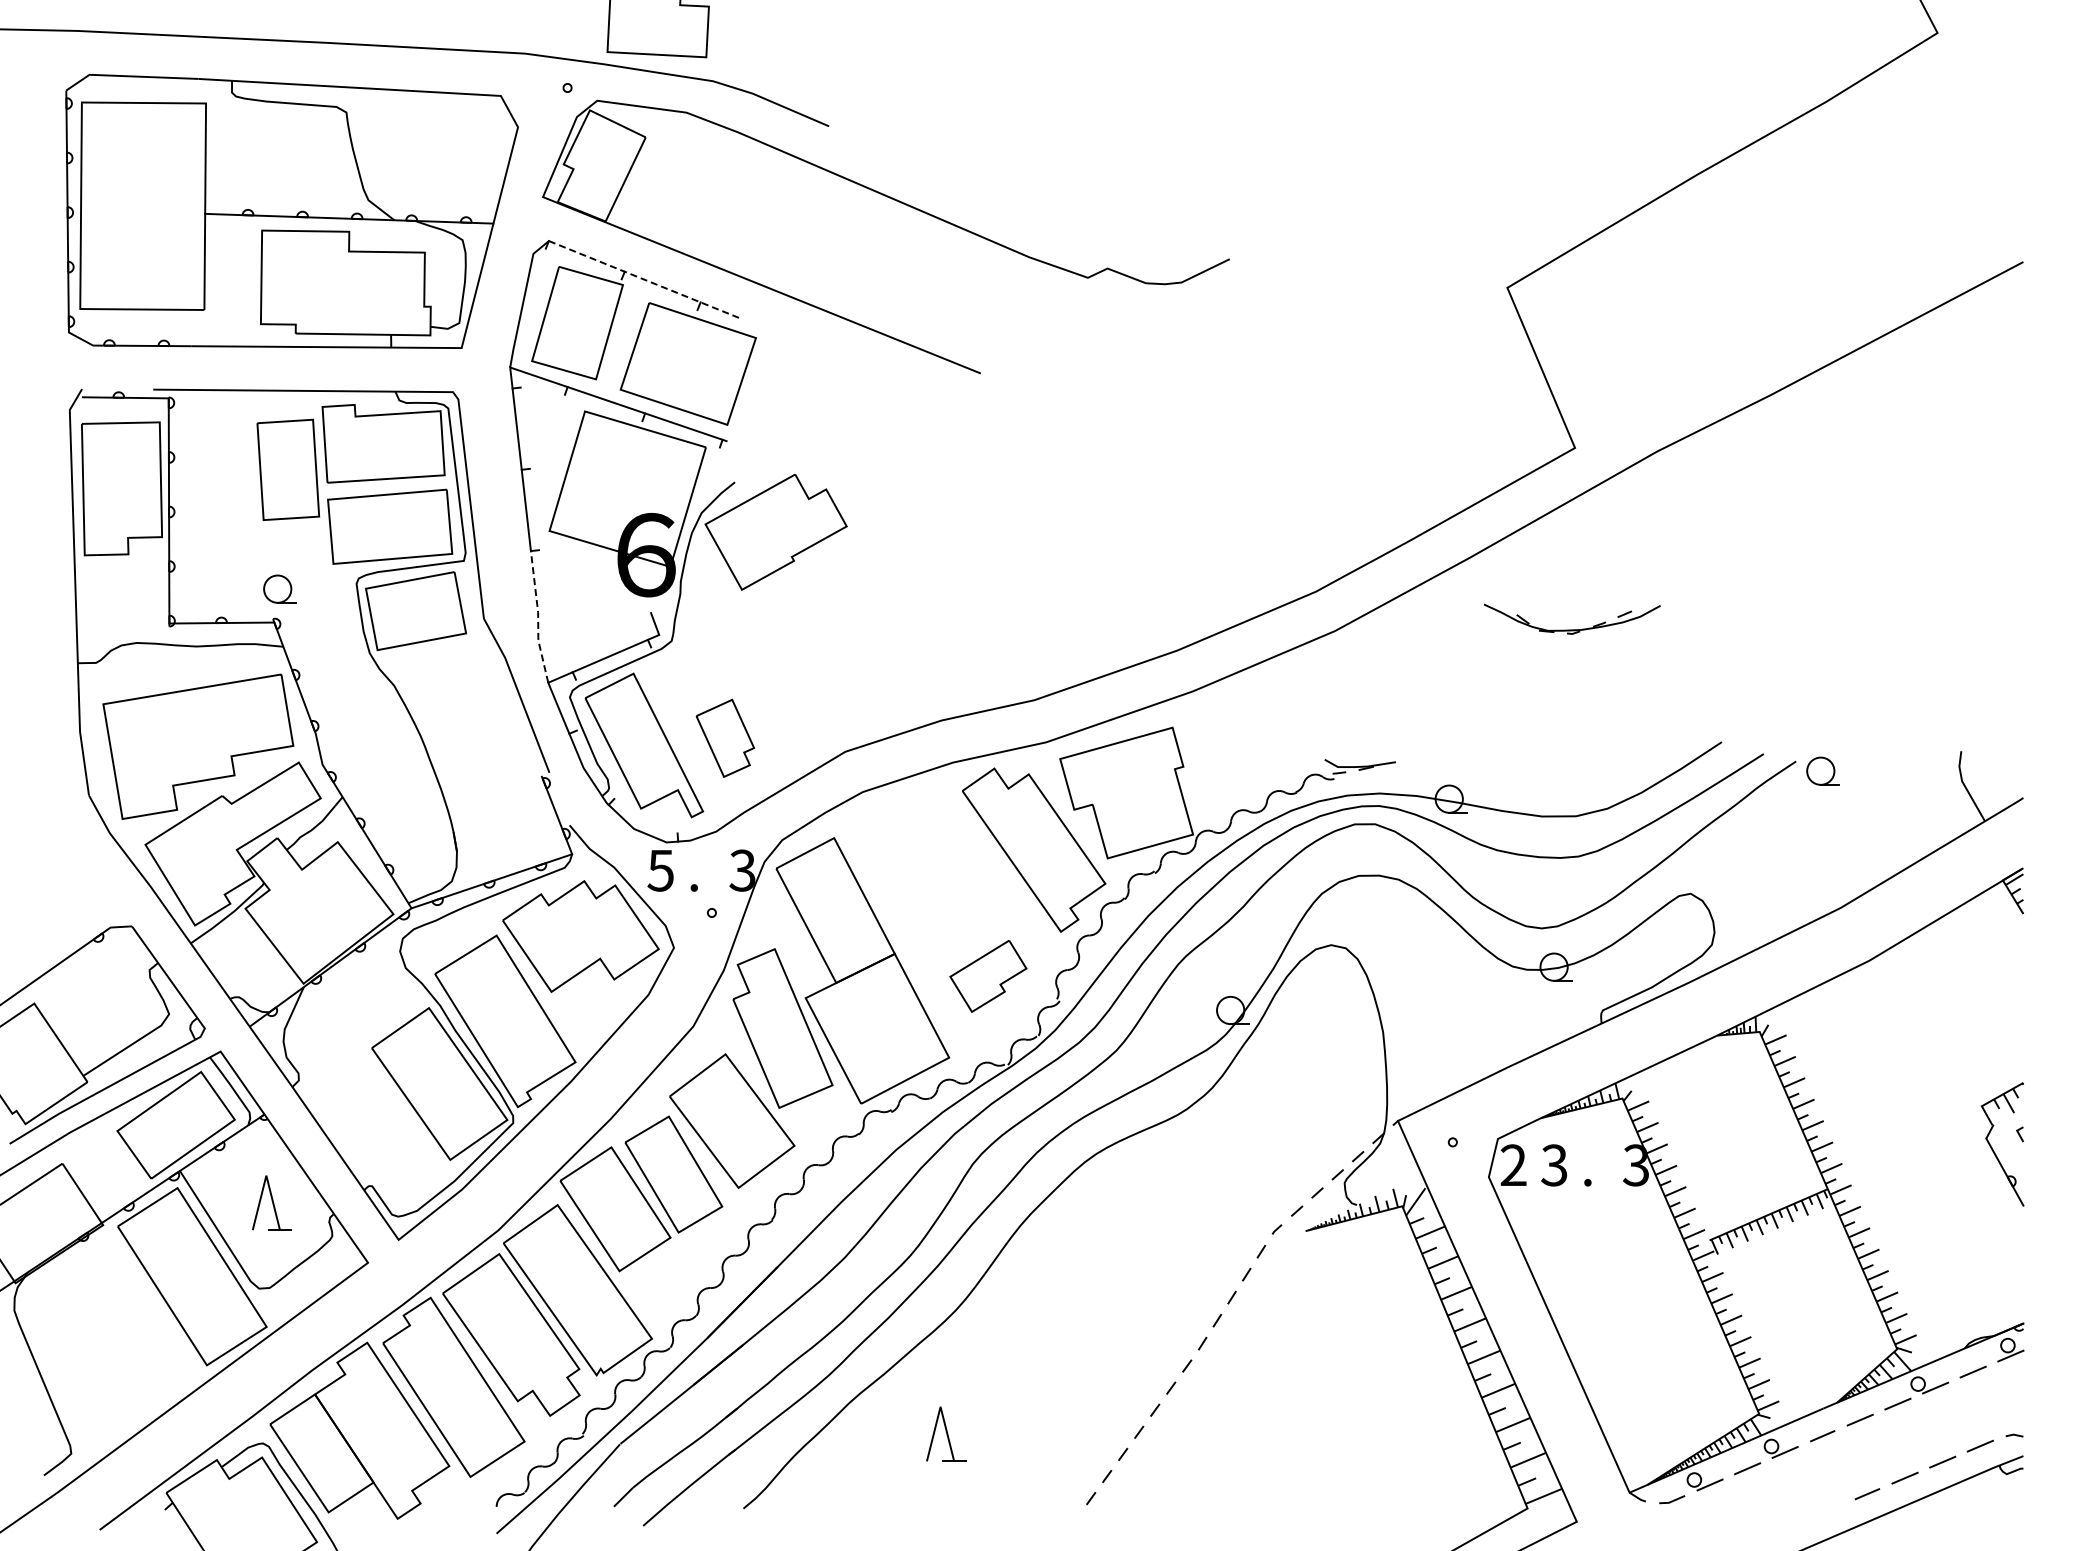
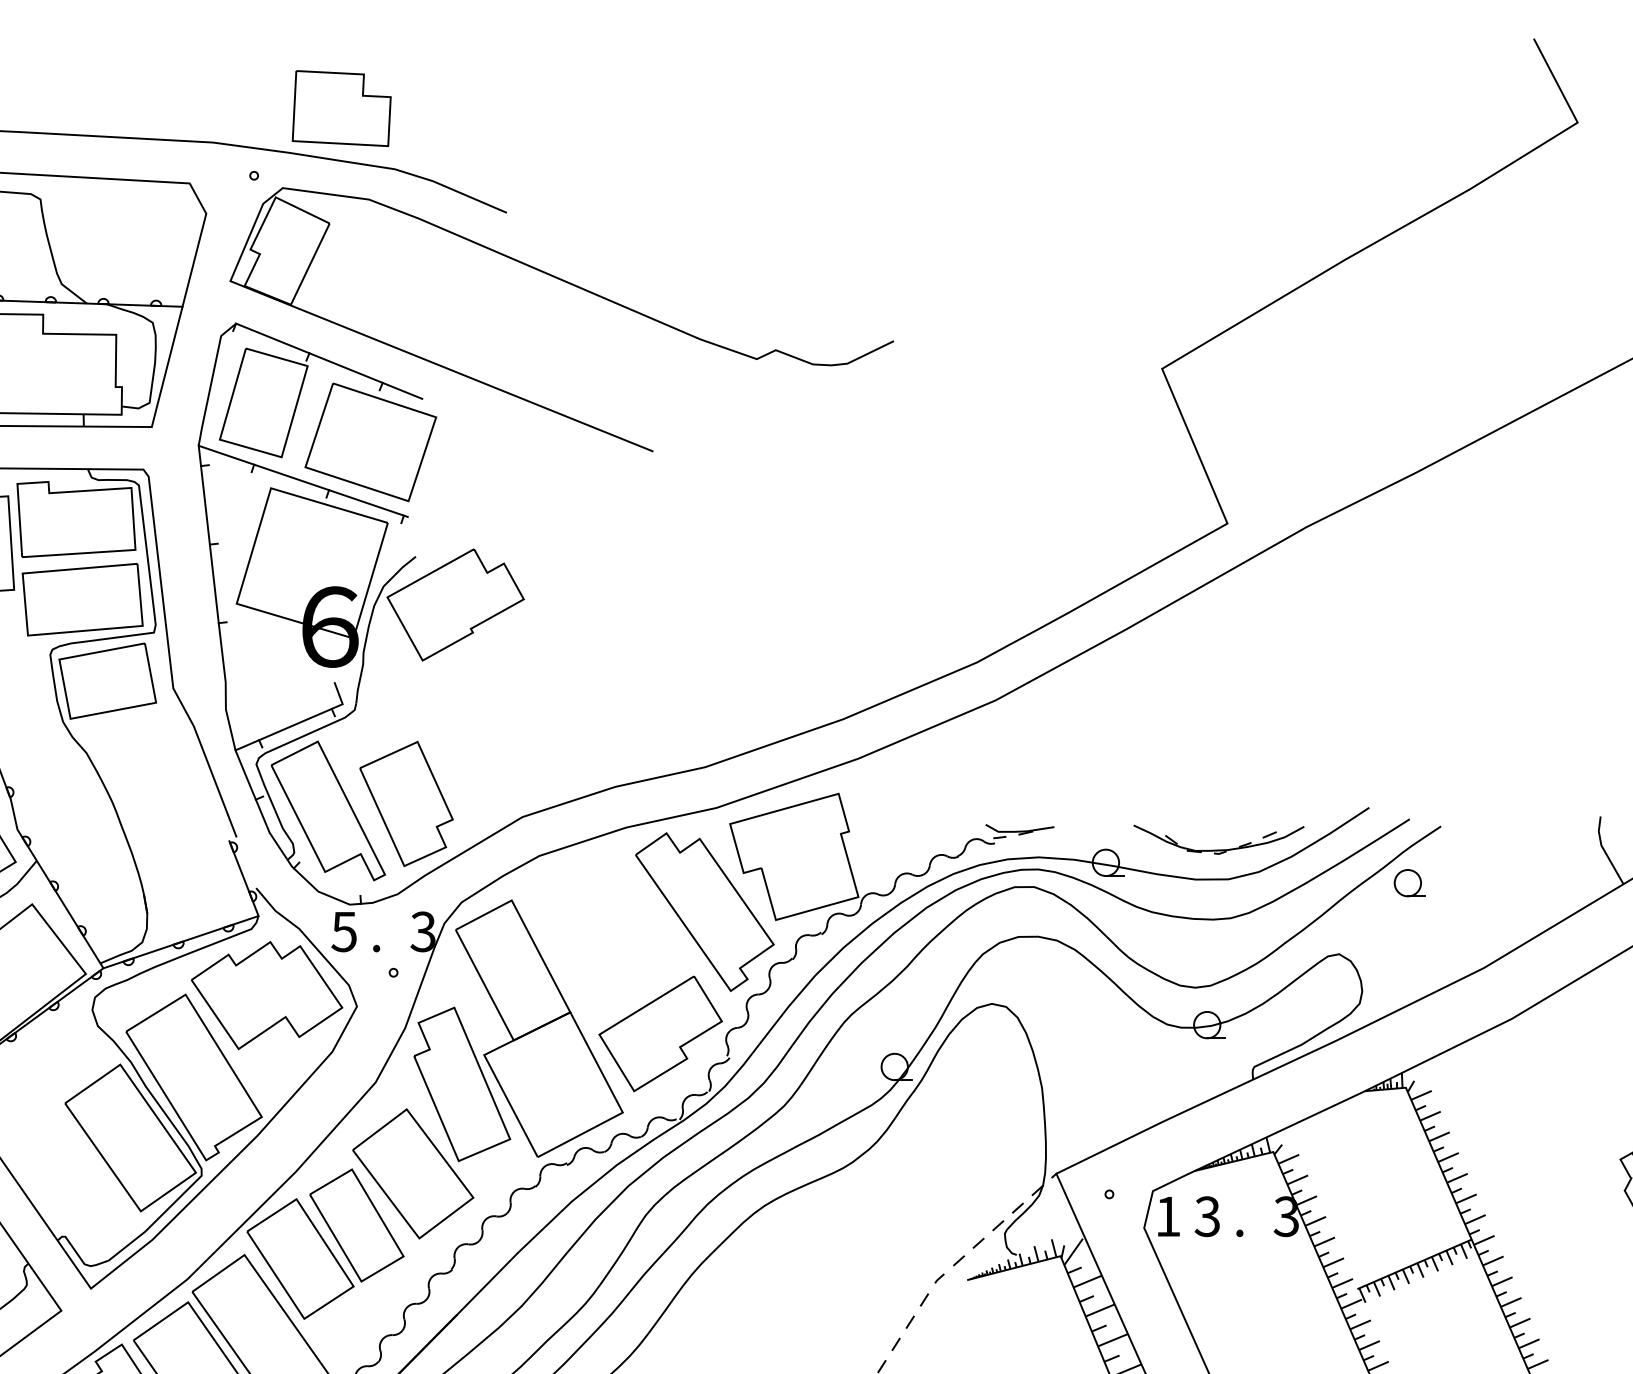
line: (645, 280) -> (329, 361), dashed -> solid
line: (538, 617) -> (226, 687), dashed -> solid
part: (1571, 629) -> (1218, 849), moved
part: (725, 738) -> (406, 804), size x1.67
part: (1822, 770) -> (1409, 882), moved
part: (988, 976) -> (660, 1034), size x1.67
text: (1513, 1164) -> (1168, 1215), 2 -> 1

